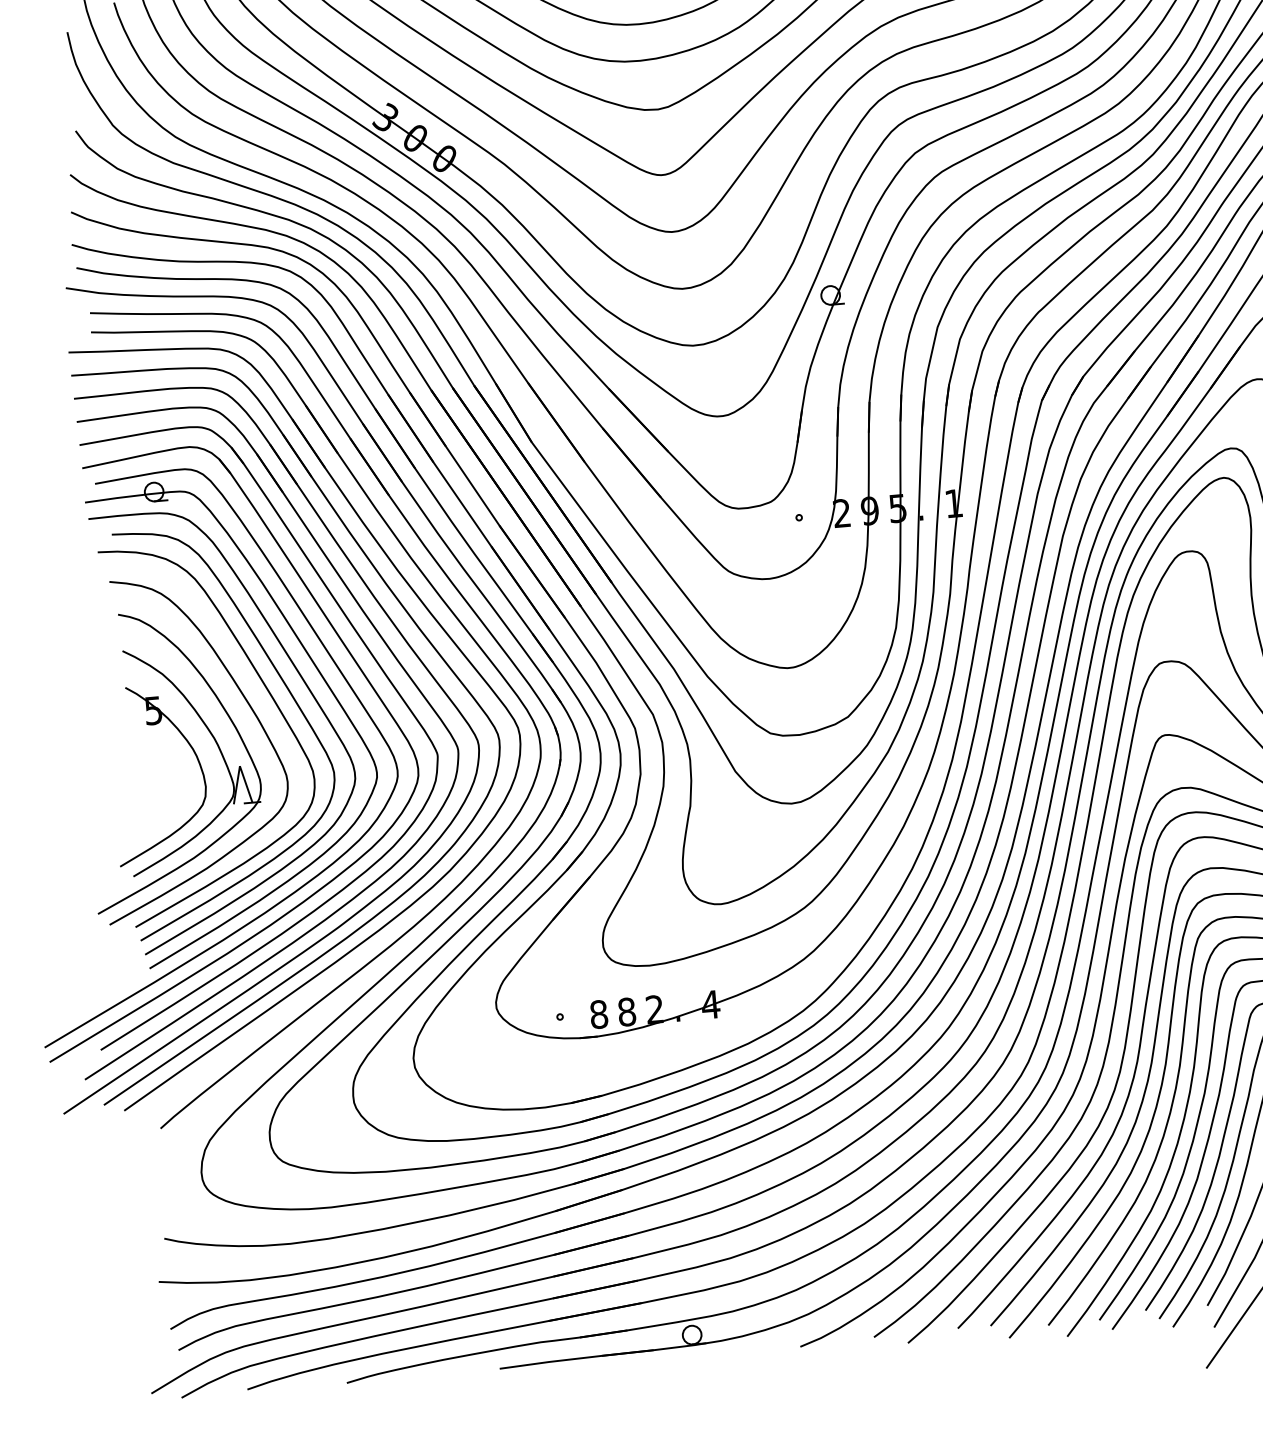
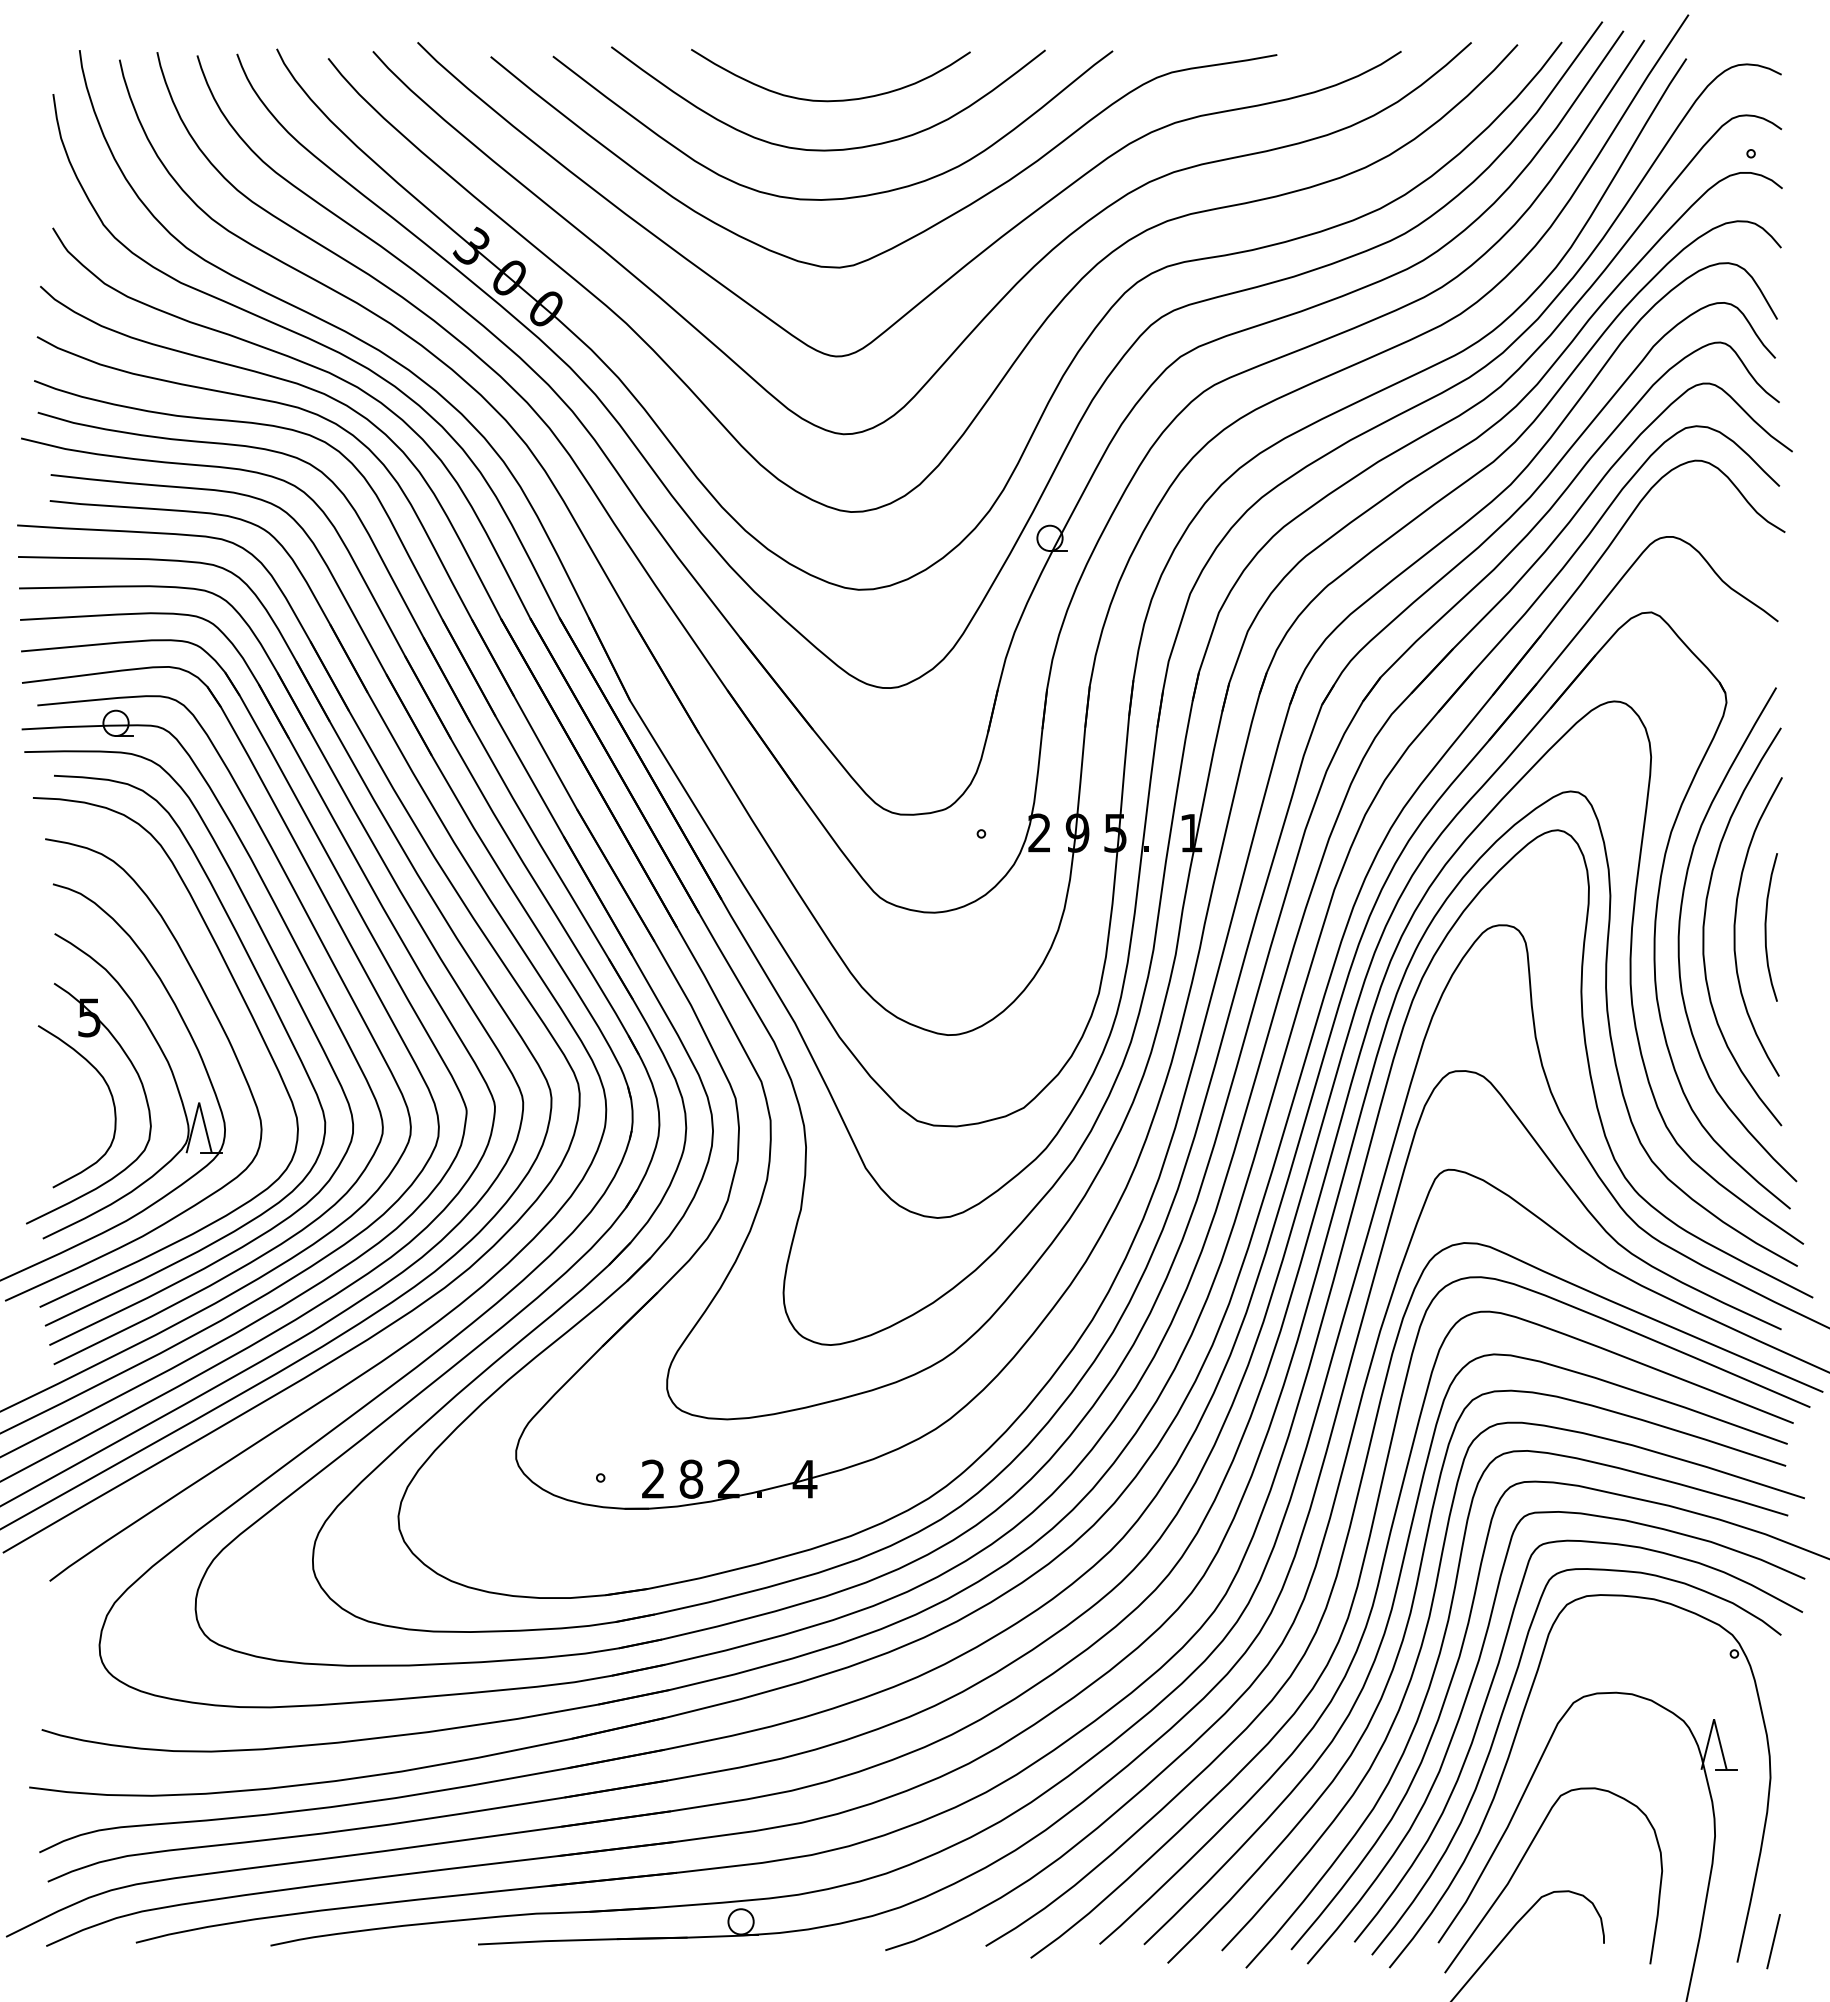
curve: (174, 766) -> (110, 1095), added
text: (599, 1013) -> (653, 1478), 8 -> 2

